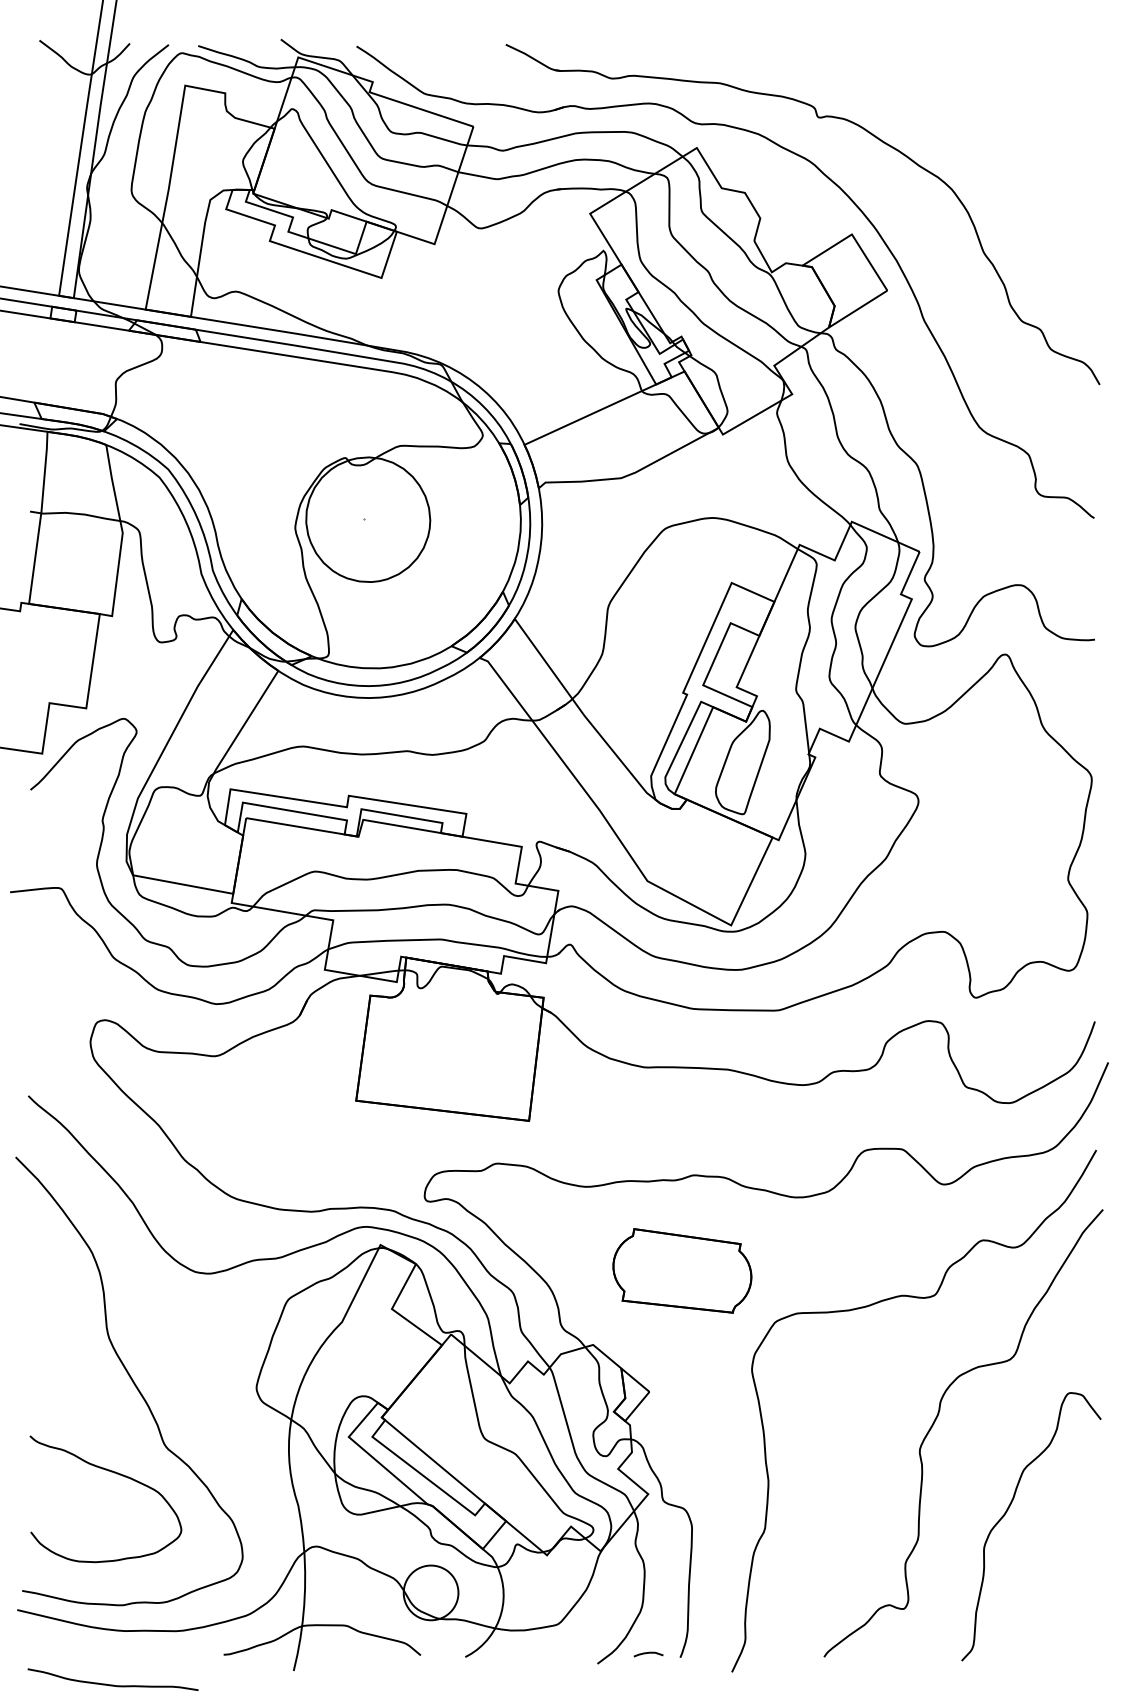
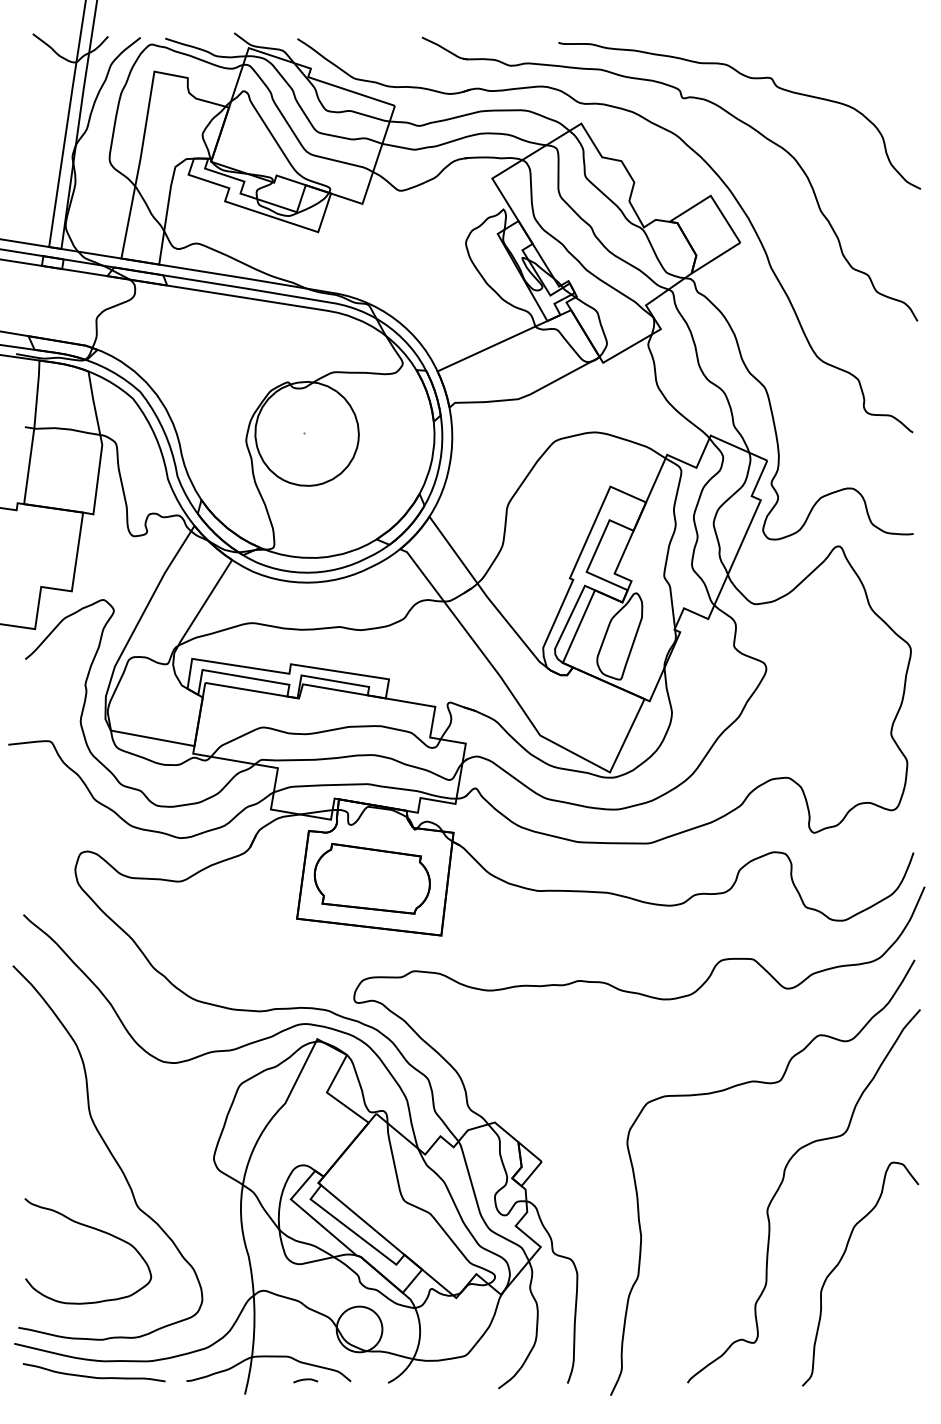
curve: (900, 94) -> (751, 79), added
part: (682, 1270) -> (372, 878), moved
curve: (648, 1653) -> (305, 1380), moved
curve: (112, 1684) -> (93, 1376), moved

